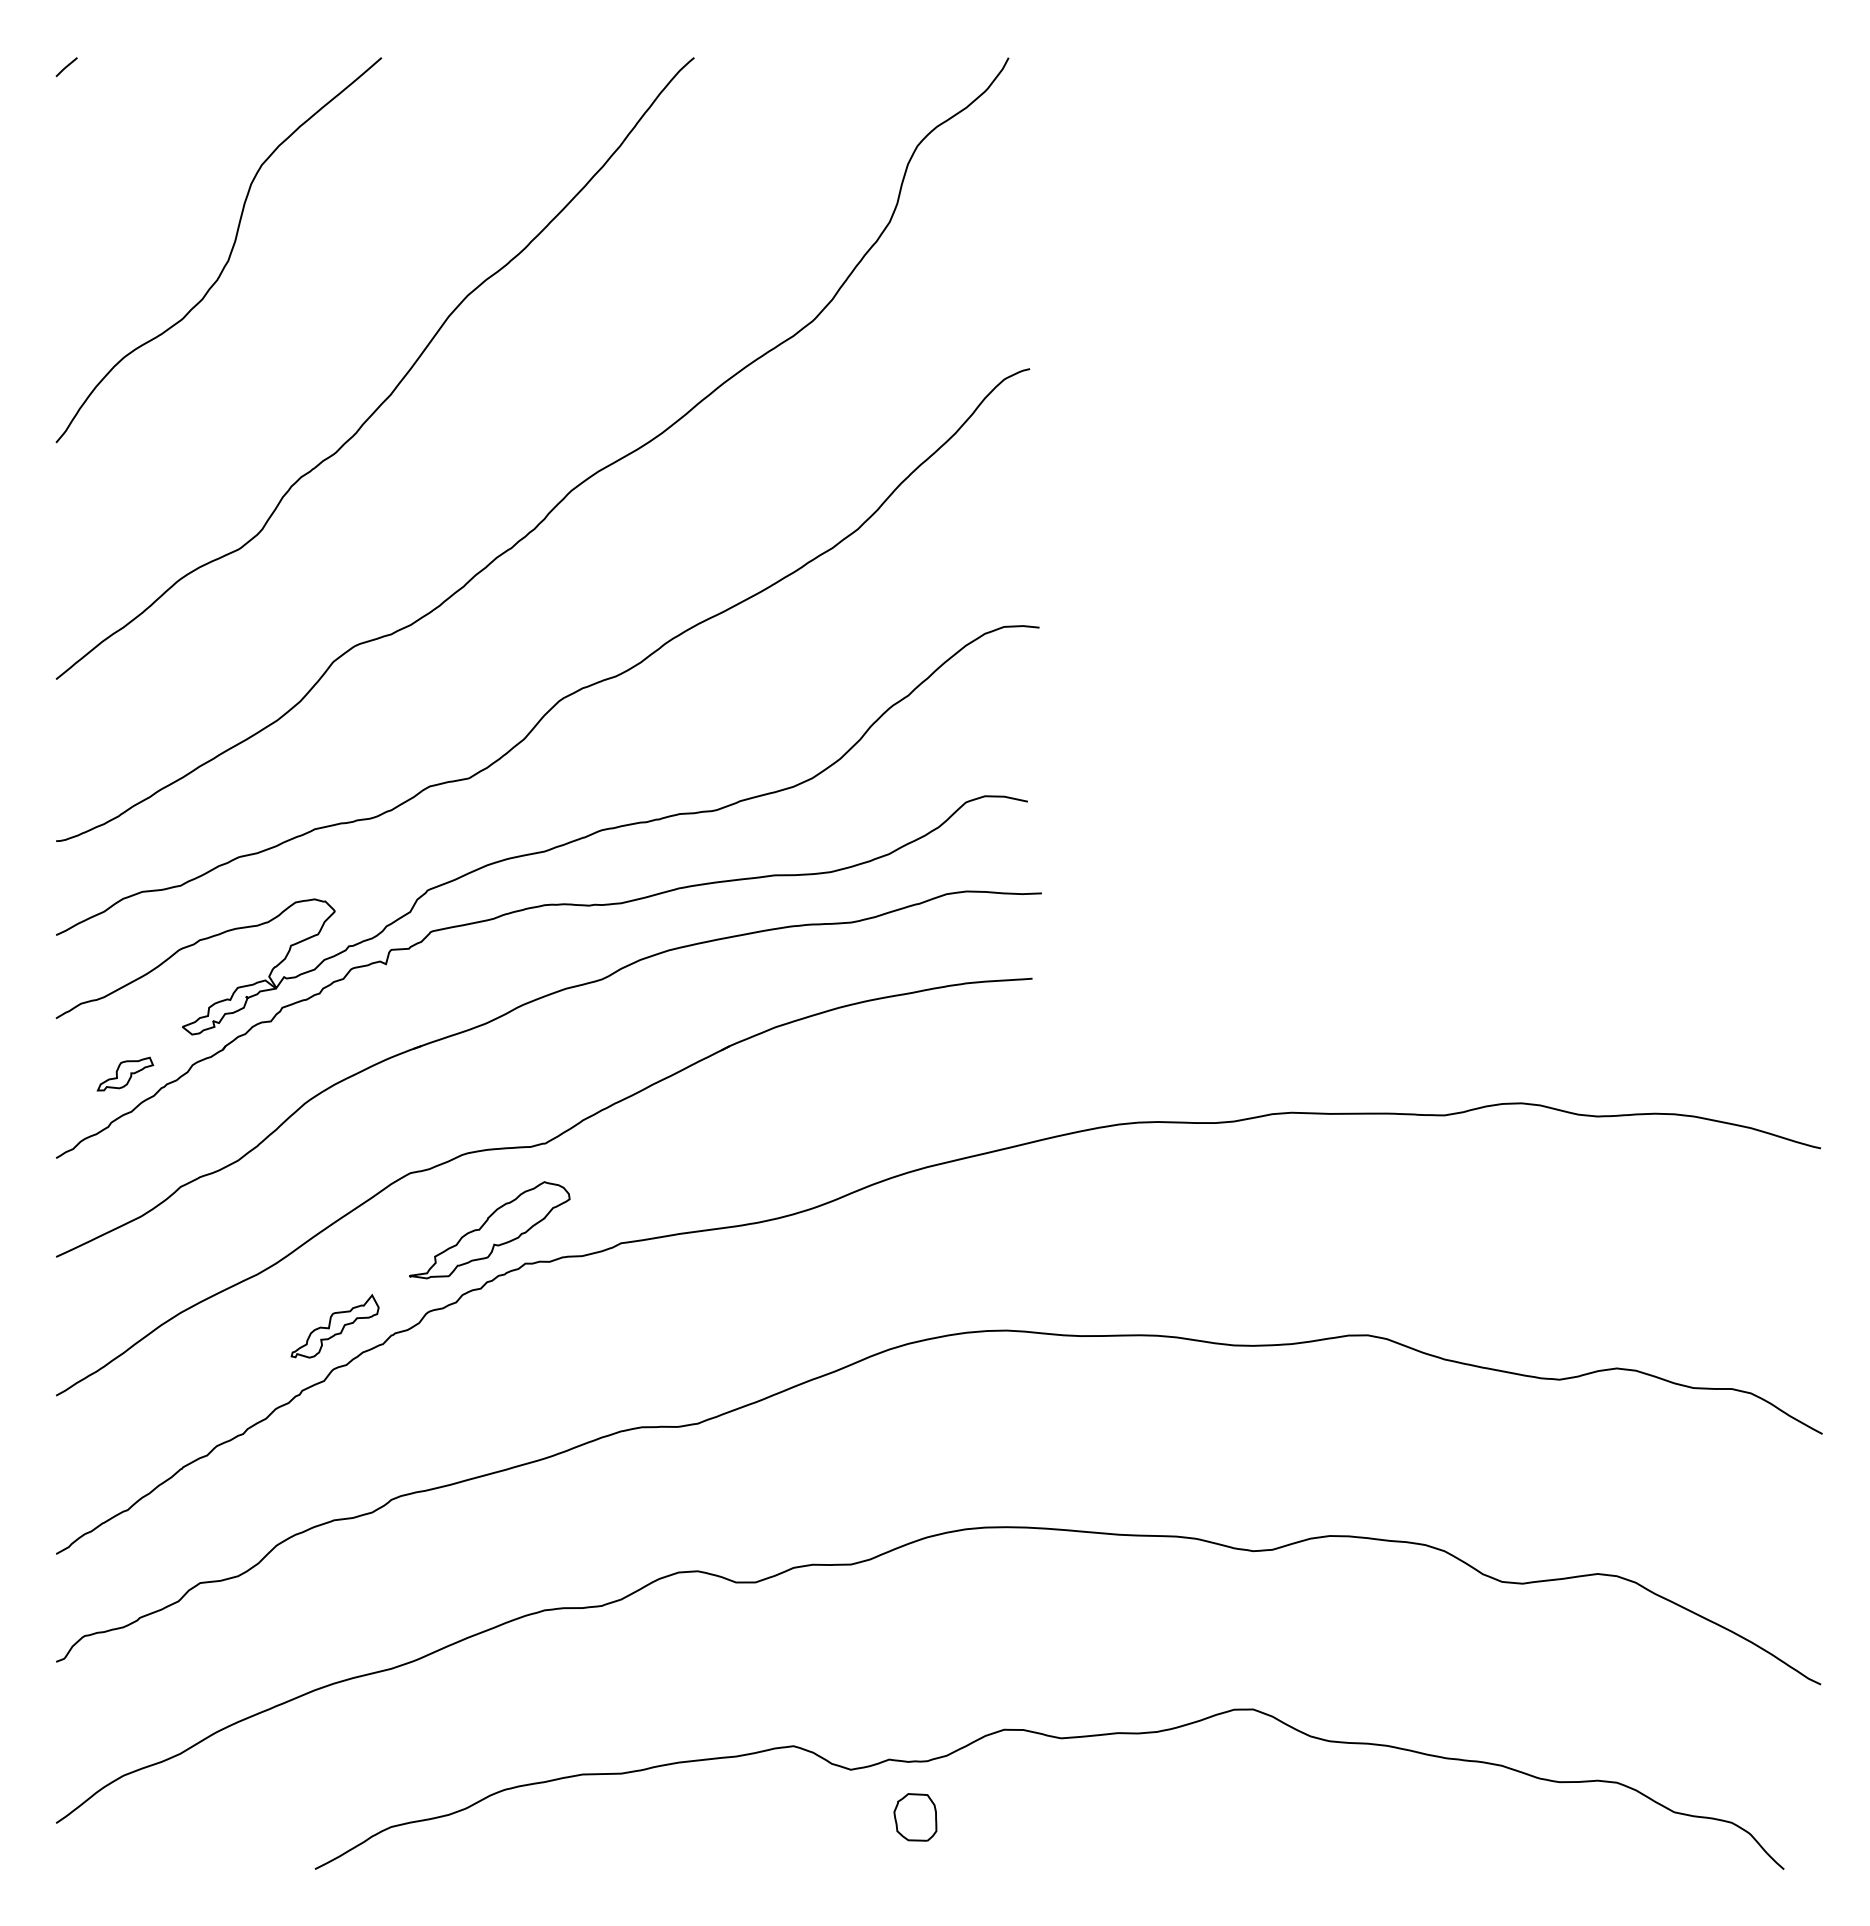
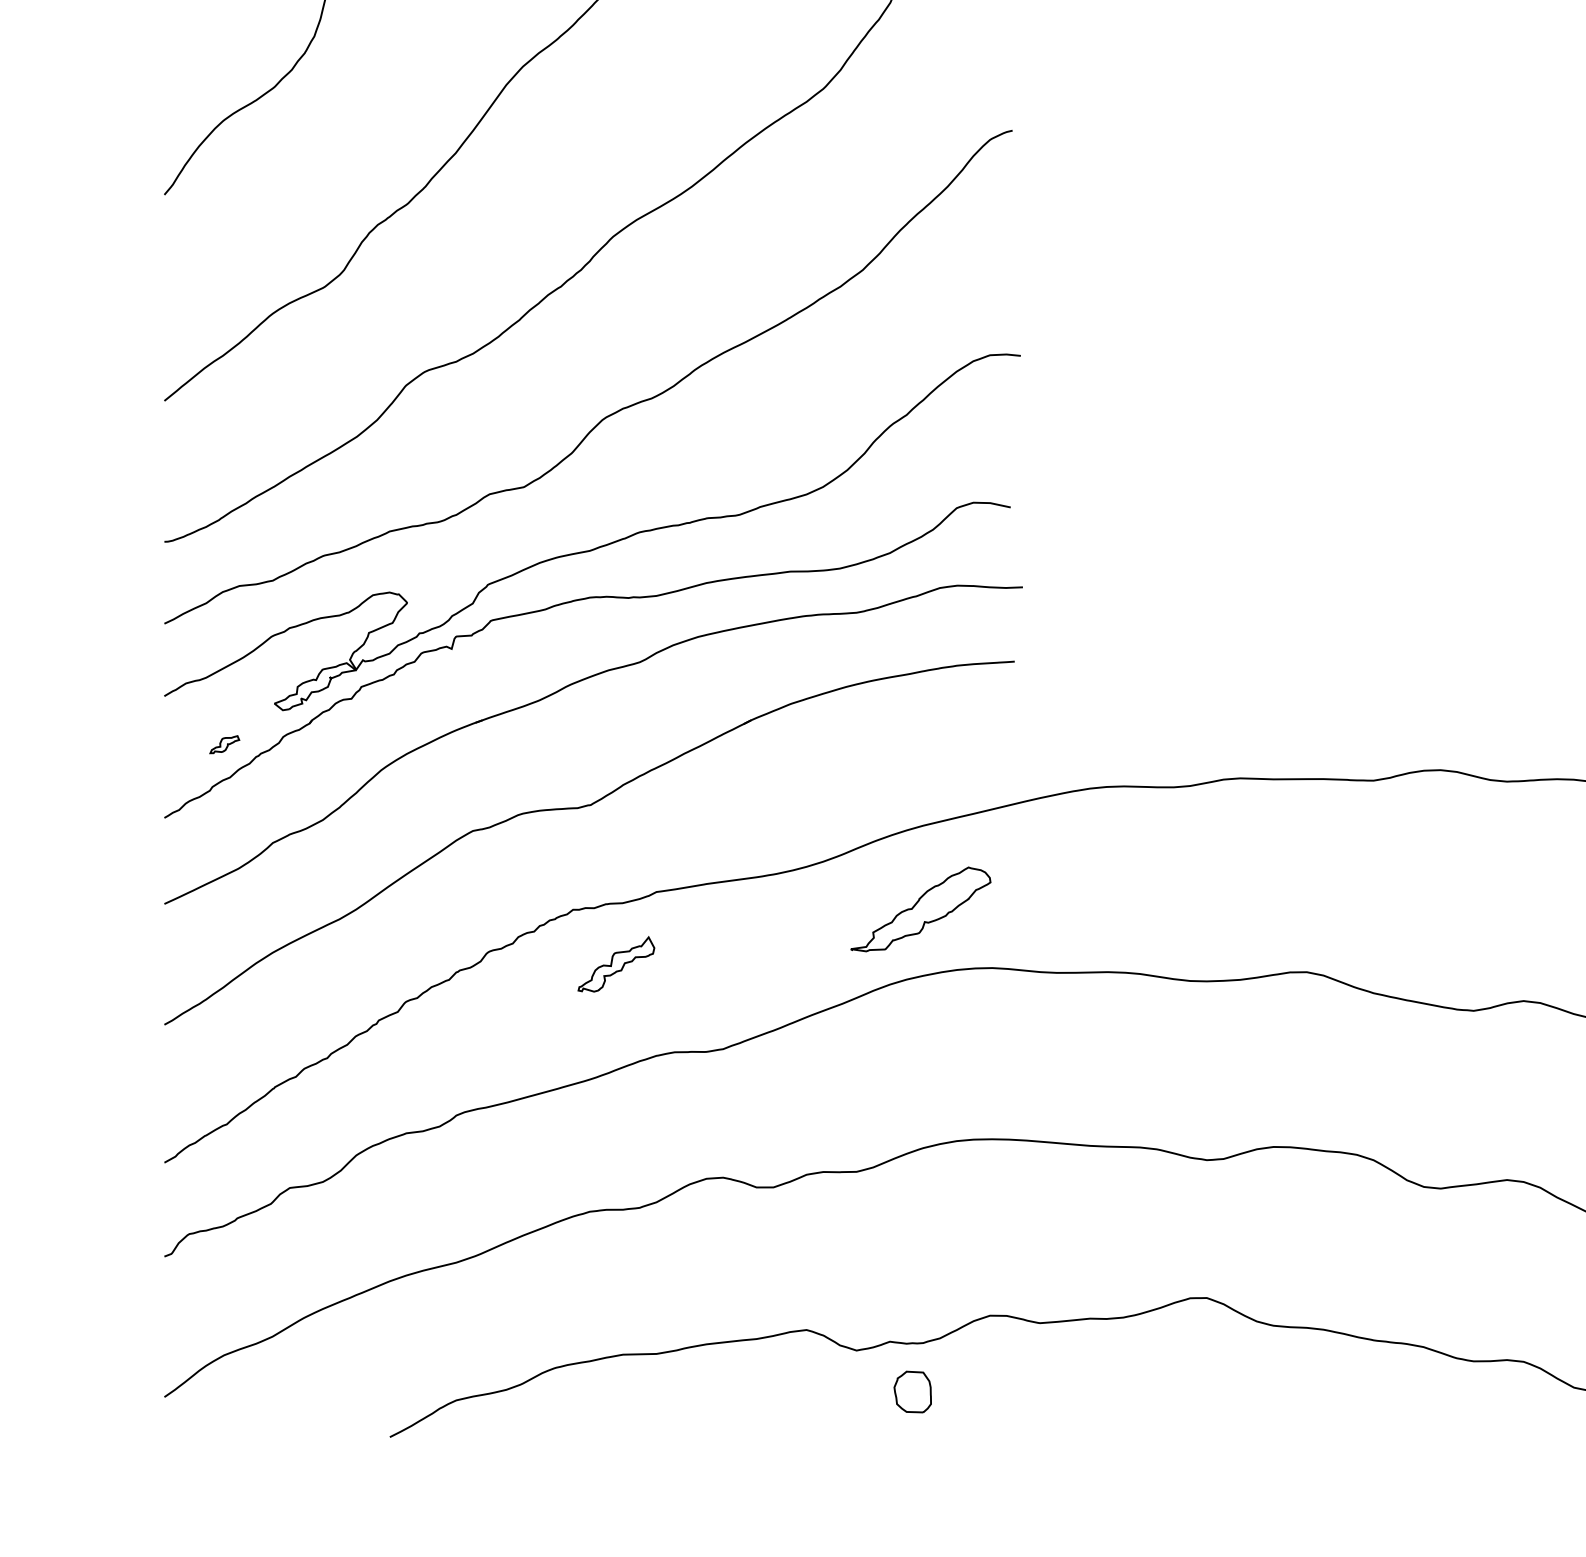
part: (125, 1073) -> (224, 744), size x0.6
part: (489, 1230) -> (920, 909), moved
part: (334, 1326) -> (615, 964), moved

